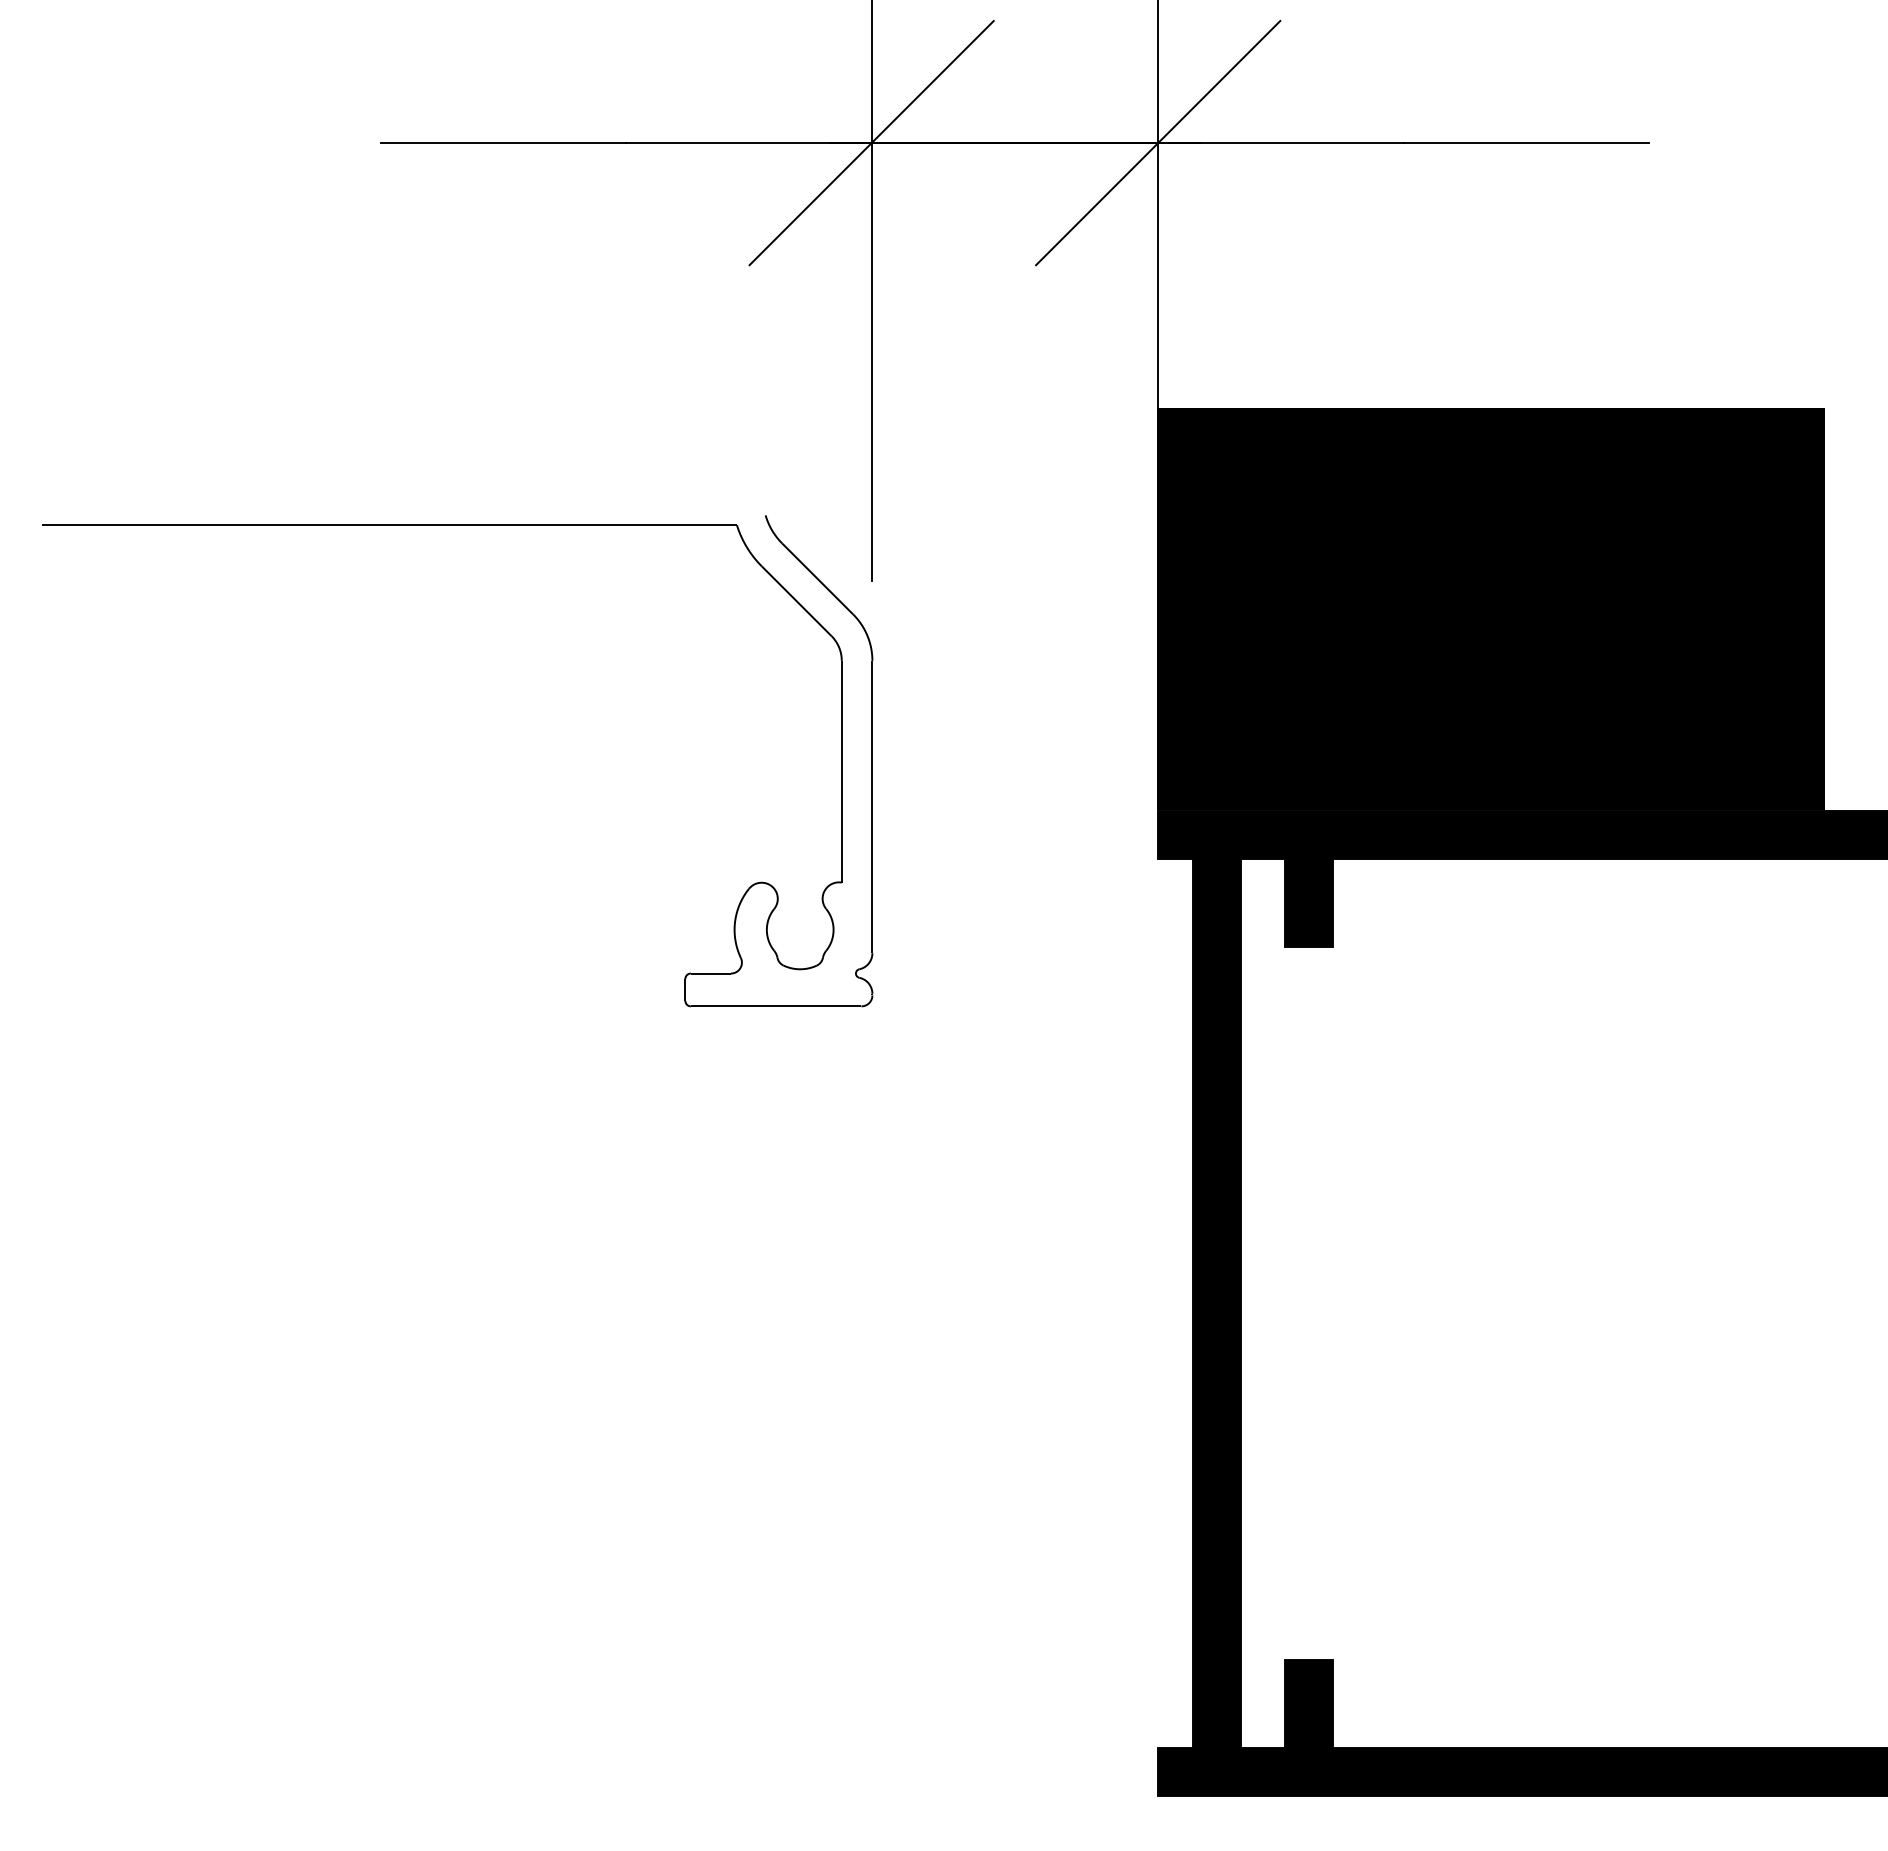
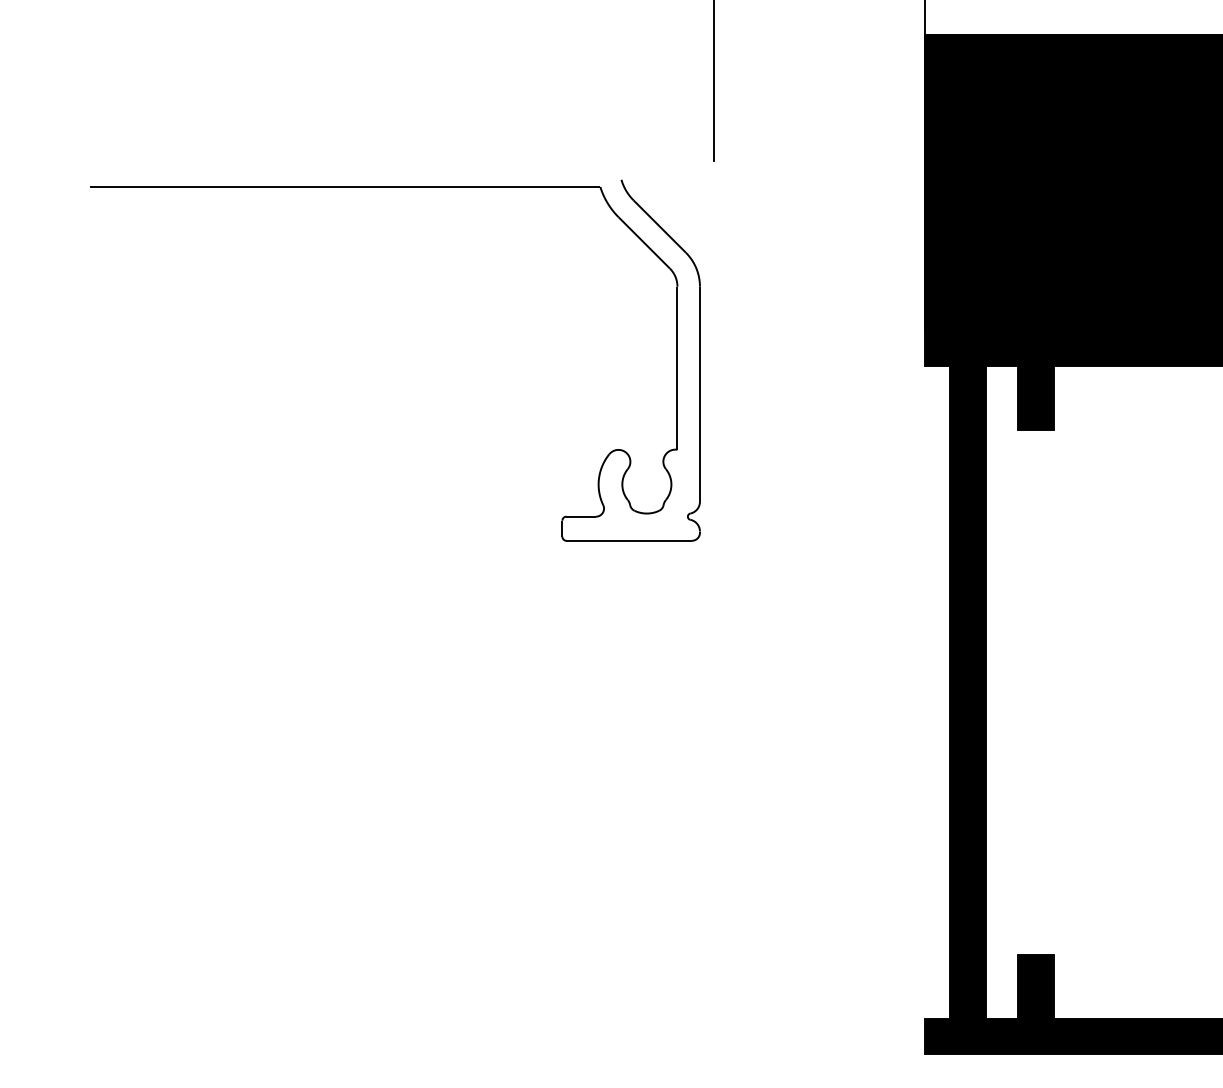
part: (457, 525) -> (394, 187), moved

